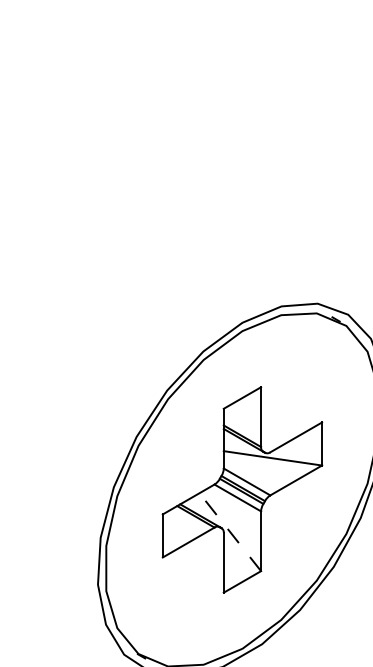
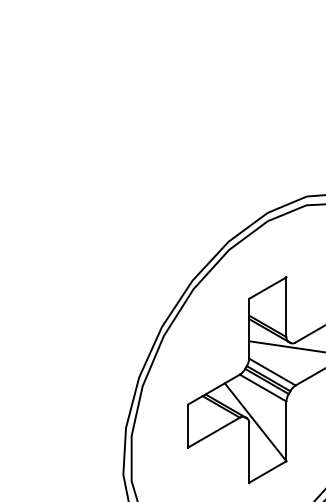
line: (230, 532) -> (255, 422), dashed -> solid

